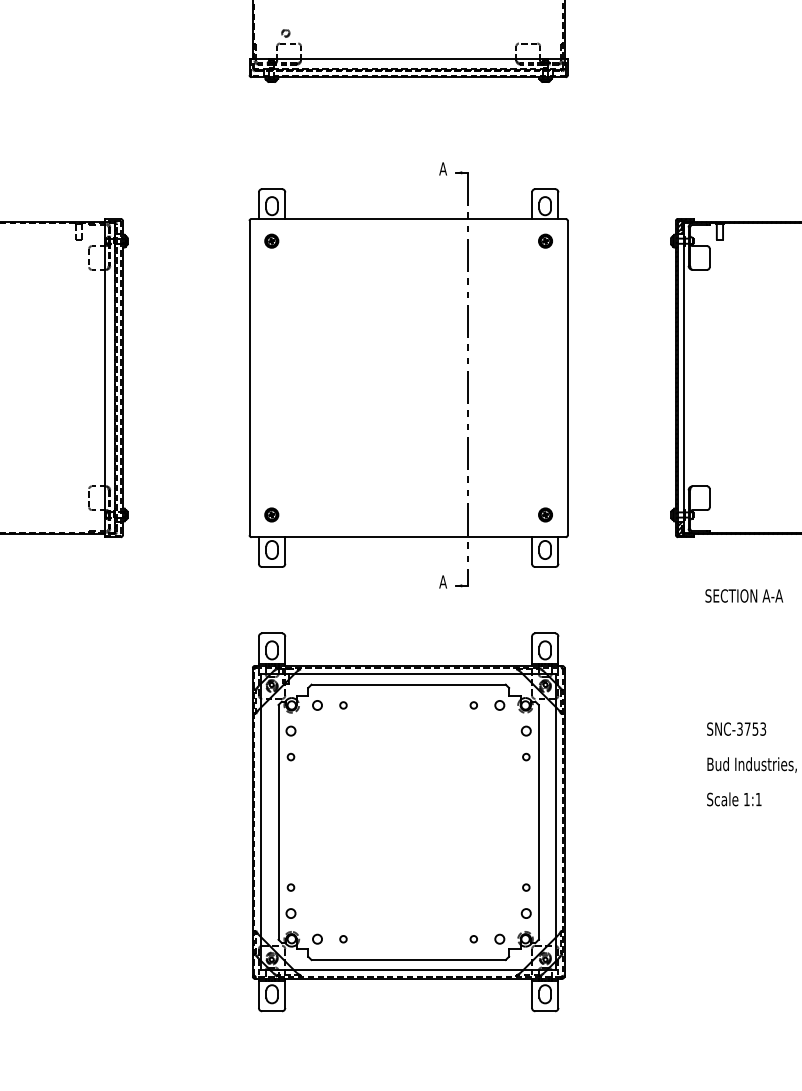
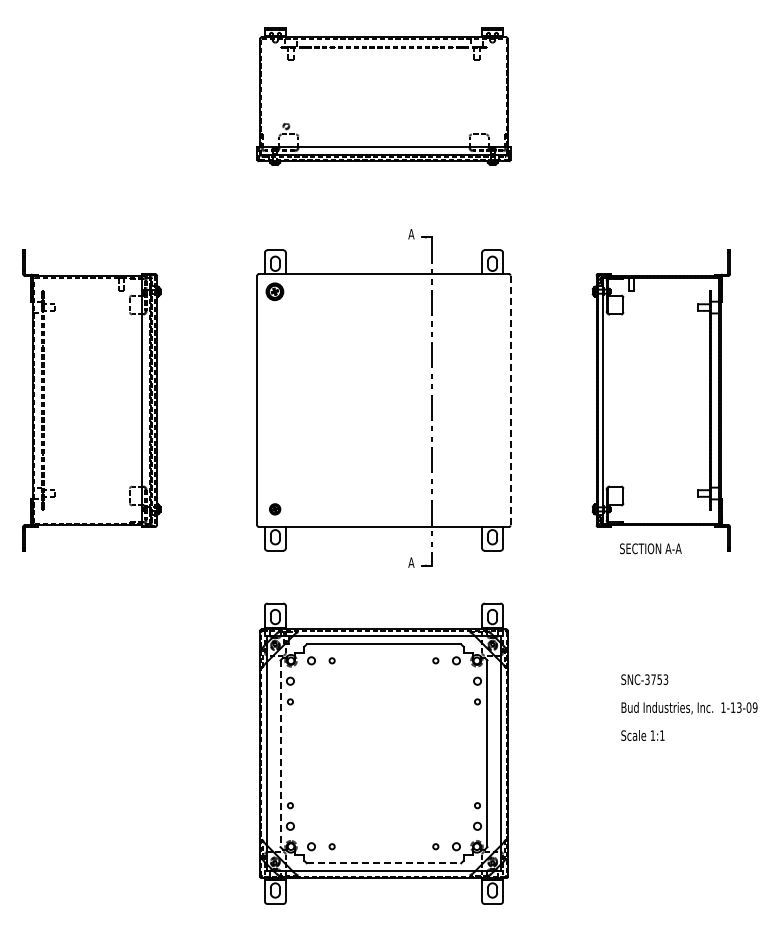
part: (272, 240) -> (275, 291), size x1.6
part: (545, 240) -> (492, 291), removed
line: (567, 378) -> (510, 400), solid -> dashed
part: (545, 515) -> (492, 509), removed
text: (743, 595) -> (650, 548), moved
line: (278, 823) -> (280, 754), solid -> dashed
line: (409, 960) -> (384, 863), solid -> dashed

